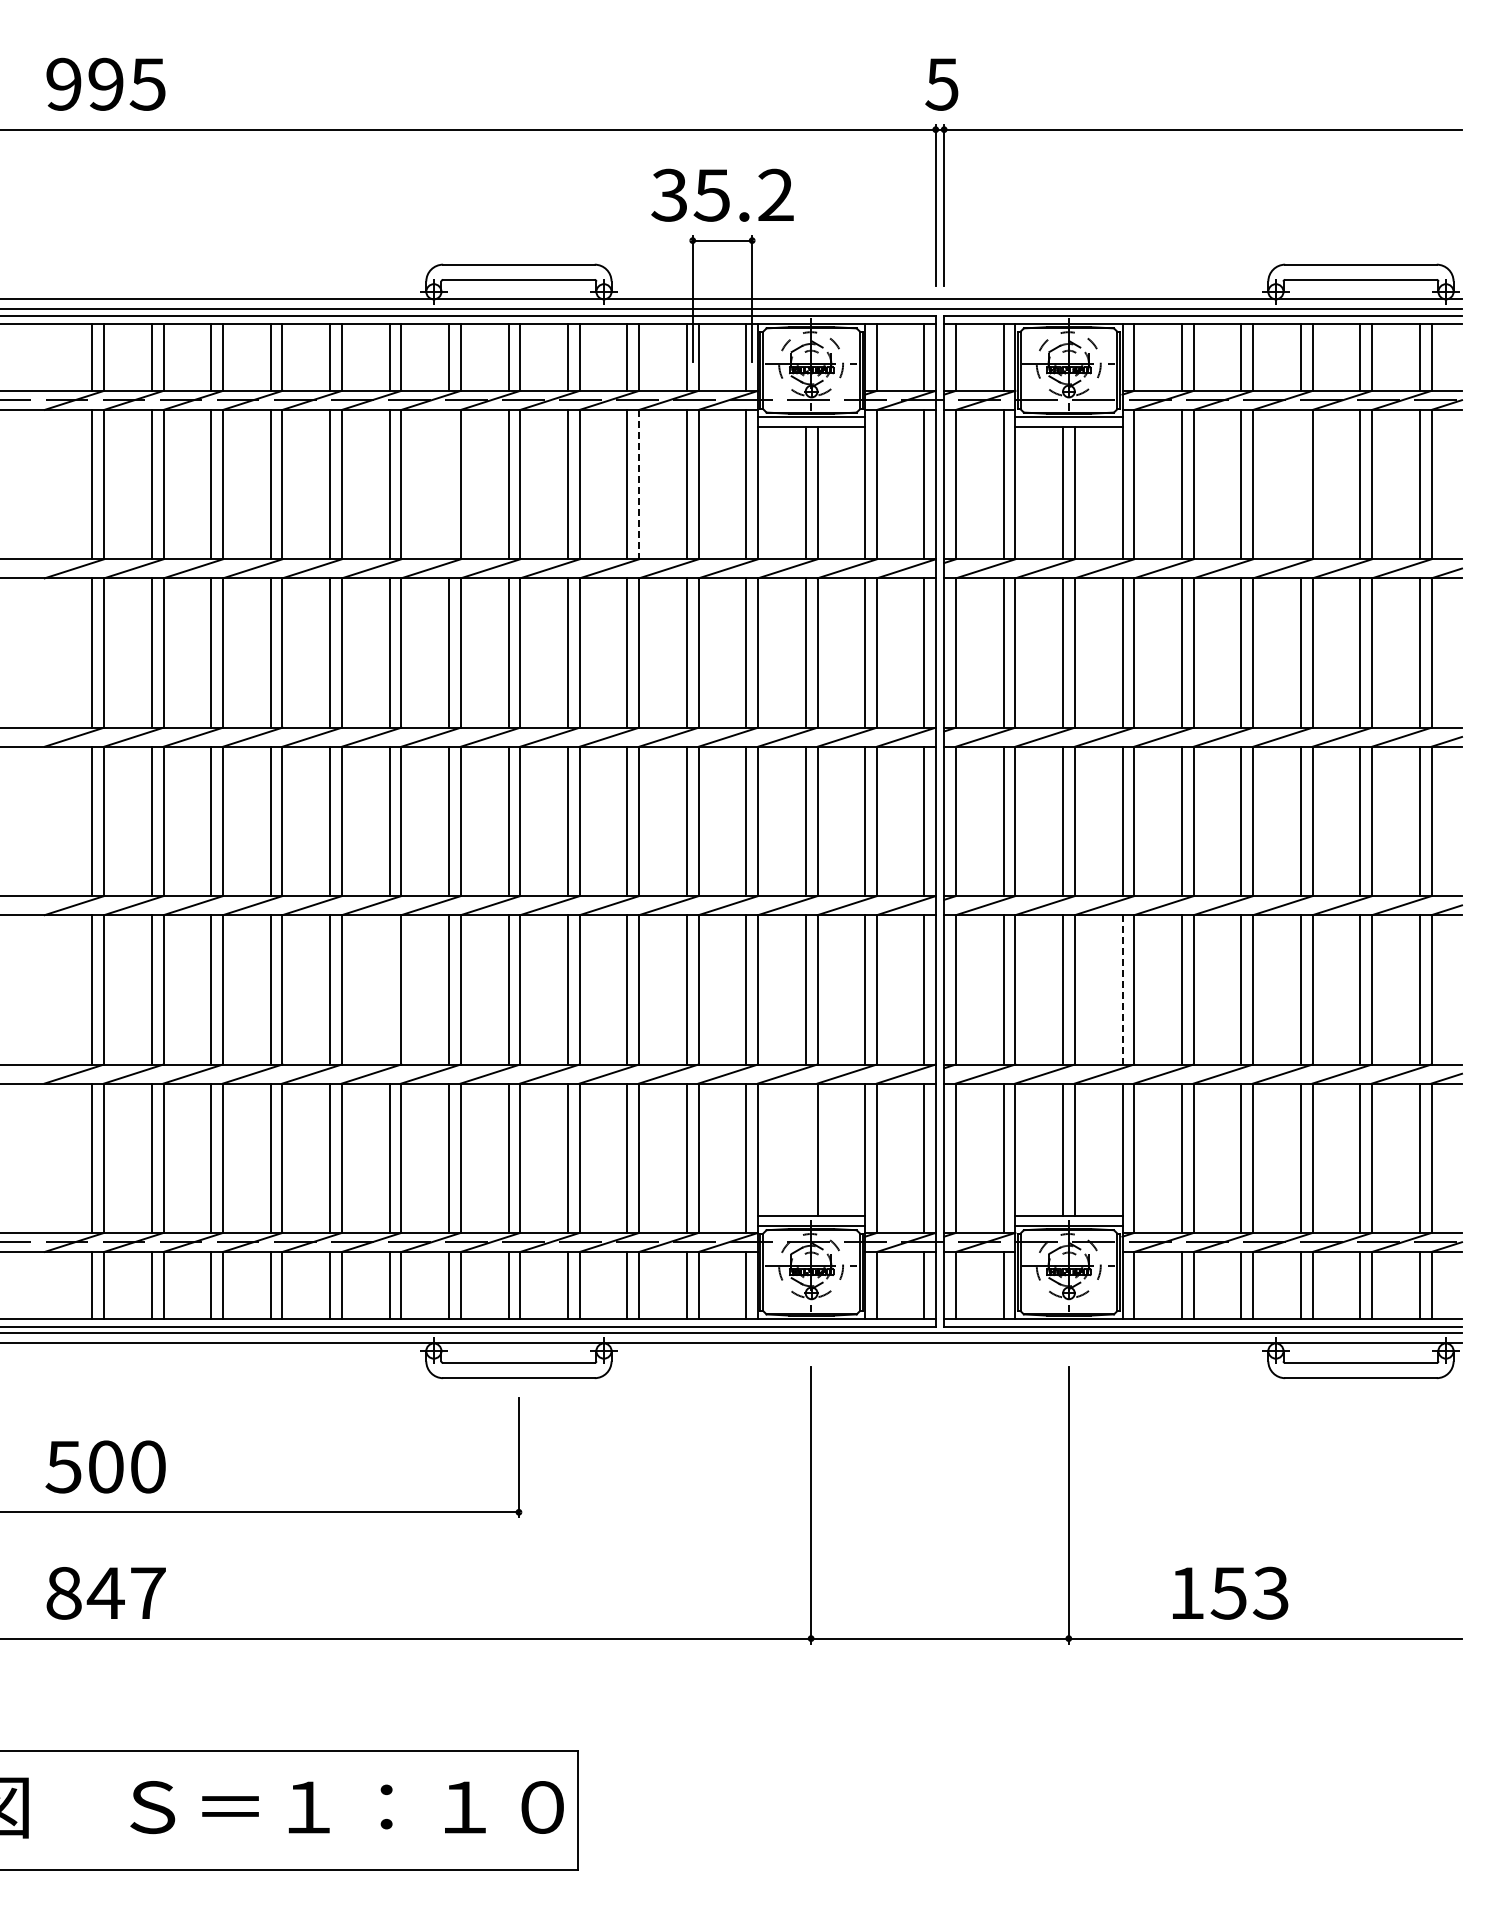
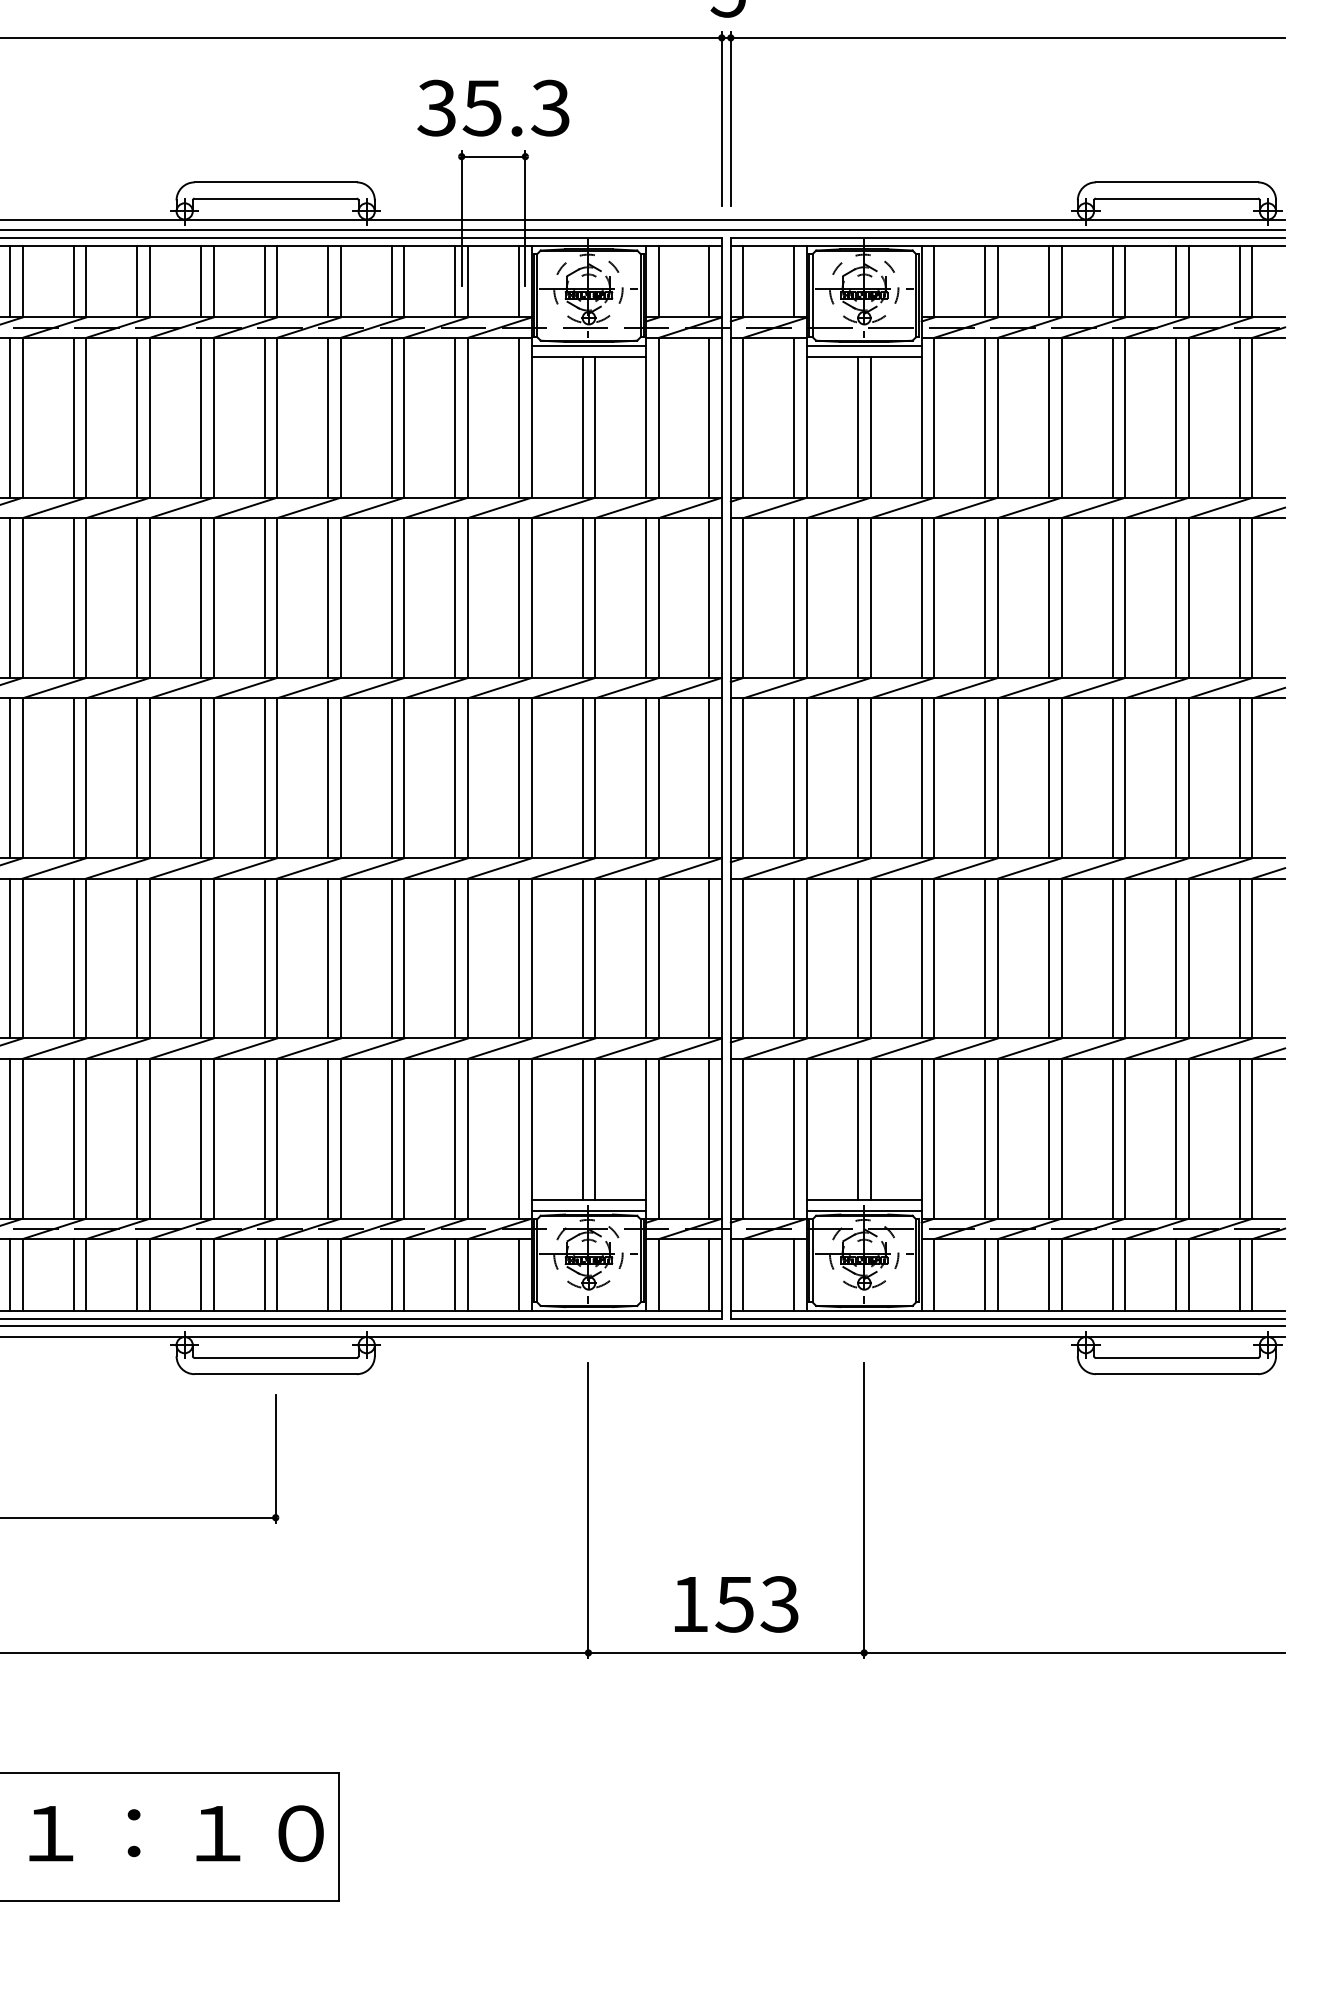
text: (775, 195) -> (550, 108), 35.2 -> 35.3
line: (449, 484) -> (201, 417), added
line: (639, 484) -> (404, 417), dashed -> solid
line: (1300, 484) -> (1112, 417), added
line: (389, 989) -> (137, 958), added
line: (1122, 989) -> (921, 958), dashed -> solid
line: (805, 1149) -> (582, 1129), added
text: (1230, 1592) -> (736, 1603), moved

